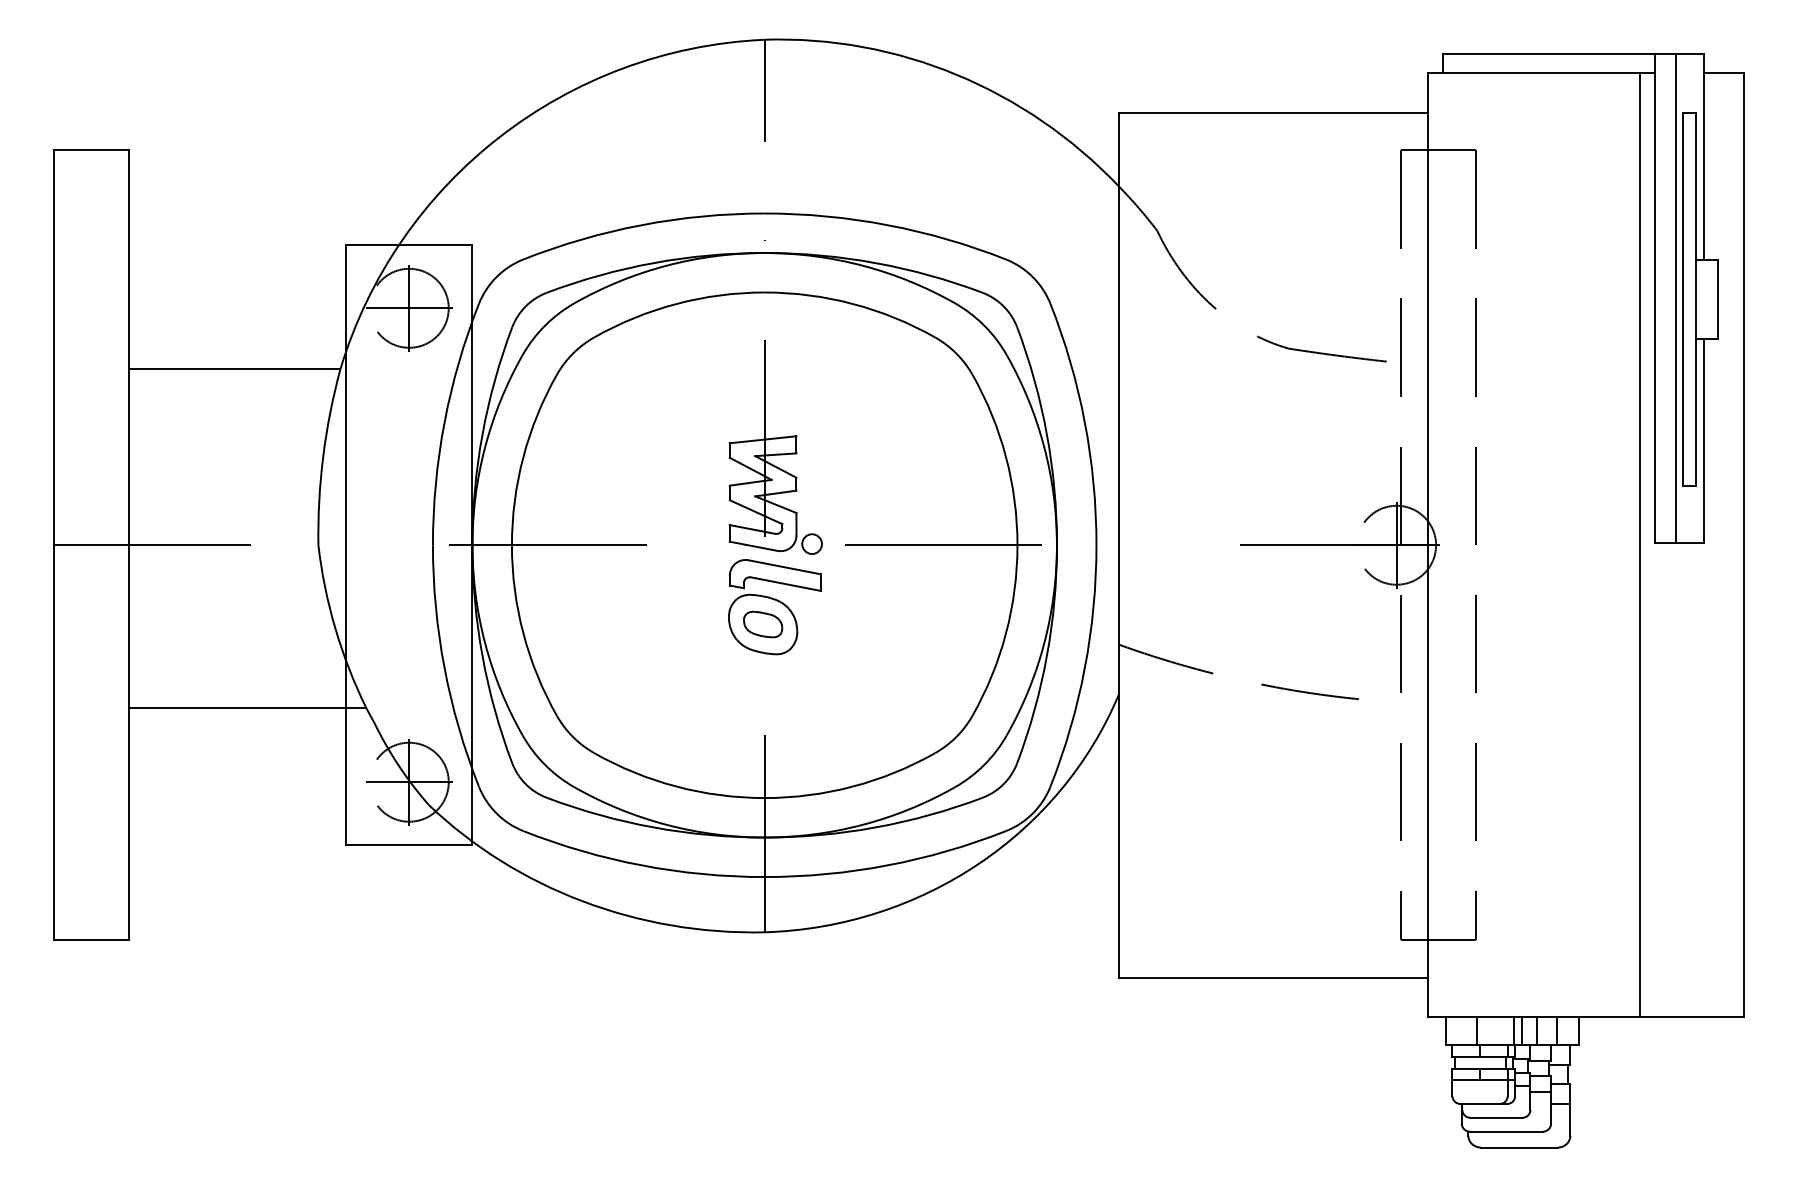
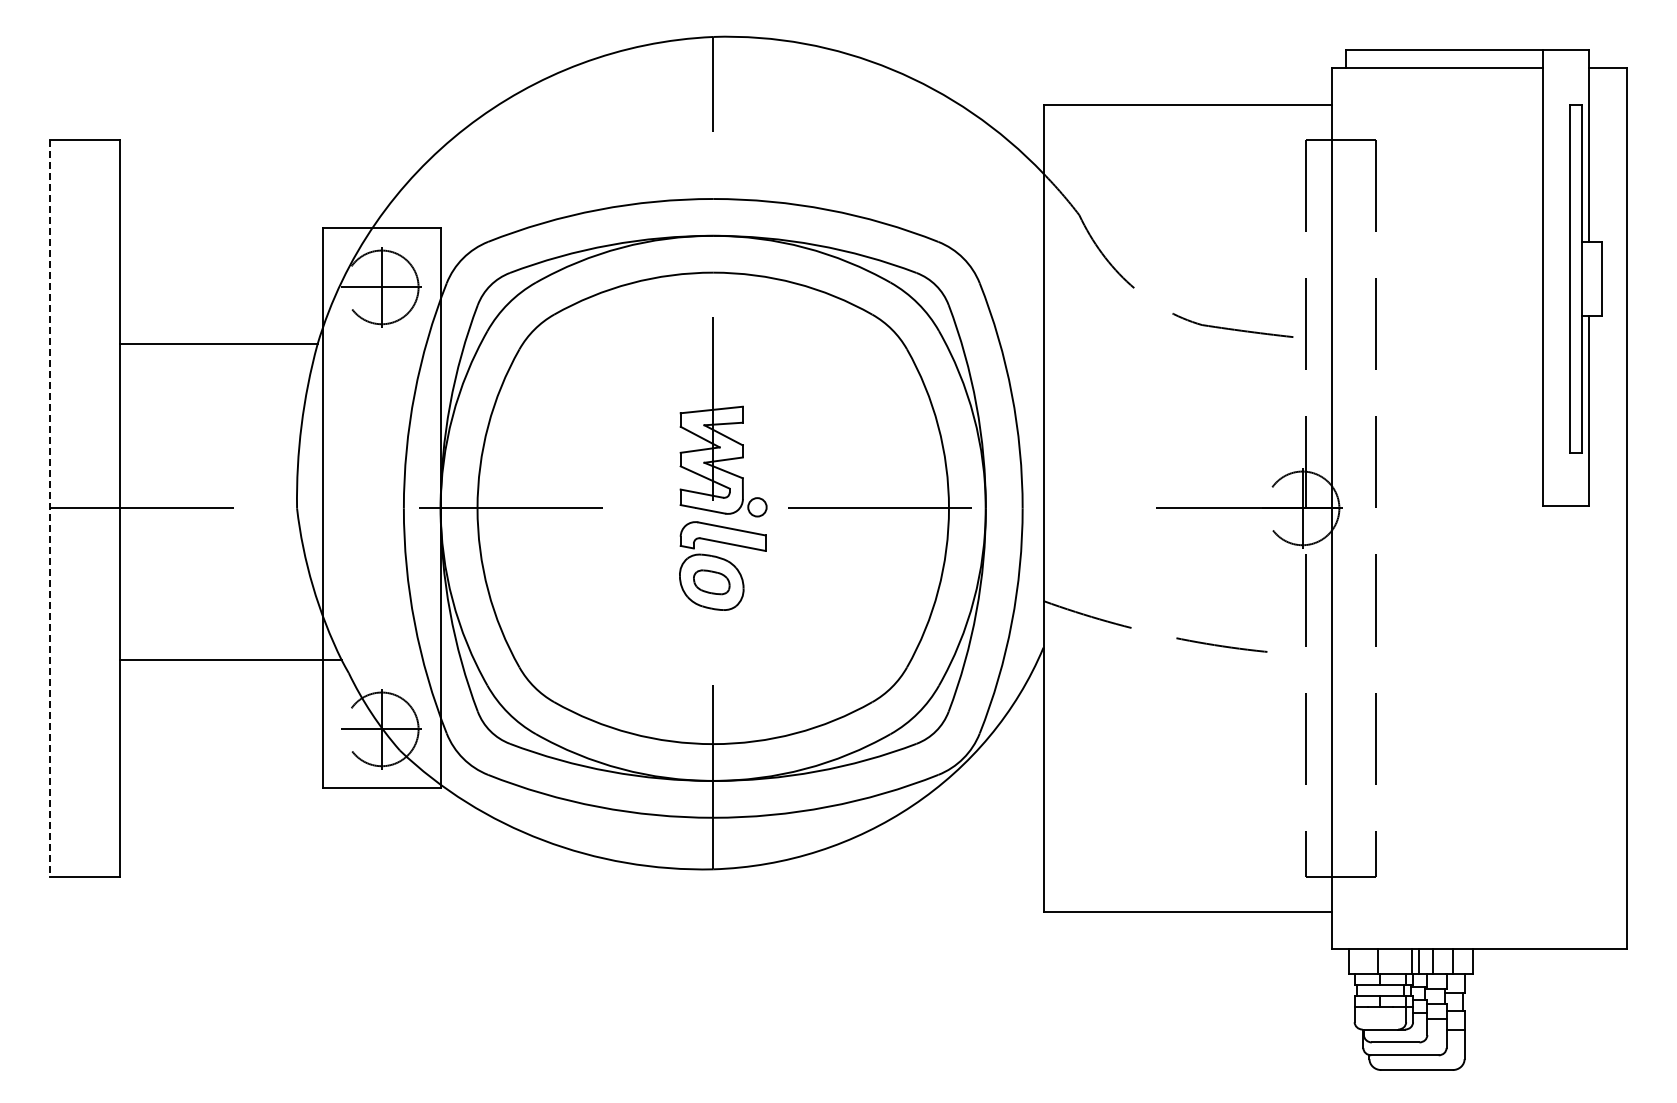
line: (1676, 297) -> (1563, 277), removed
line: (54, 545) -> (50, 508), solid -> dashed
line: (1639, 545) -> (1529, 508), removed

